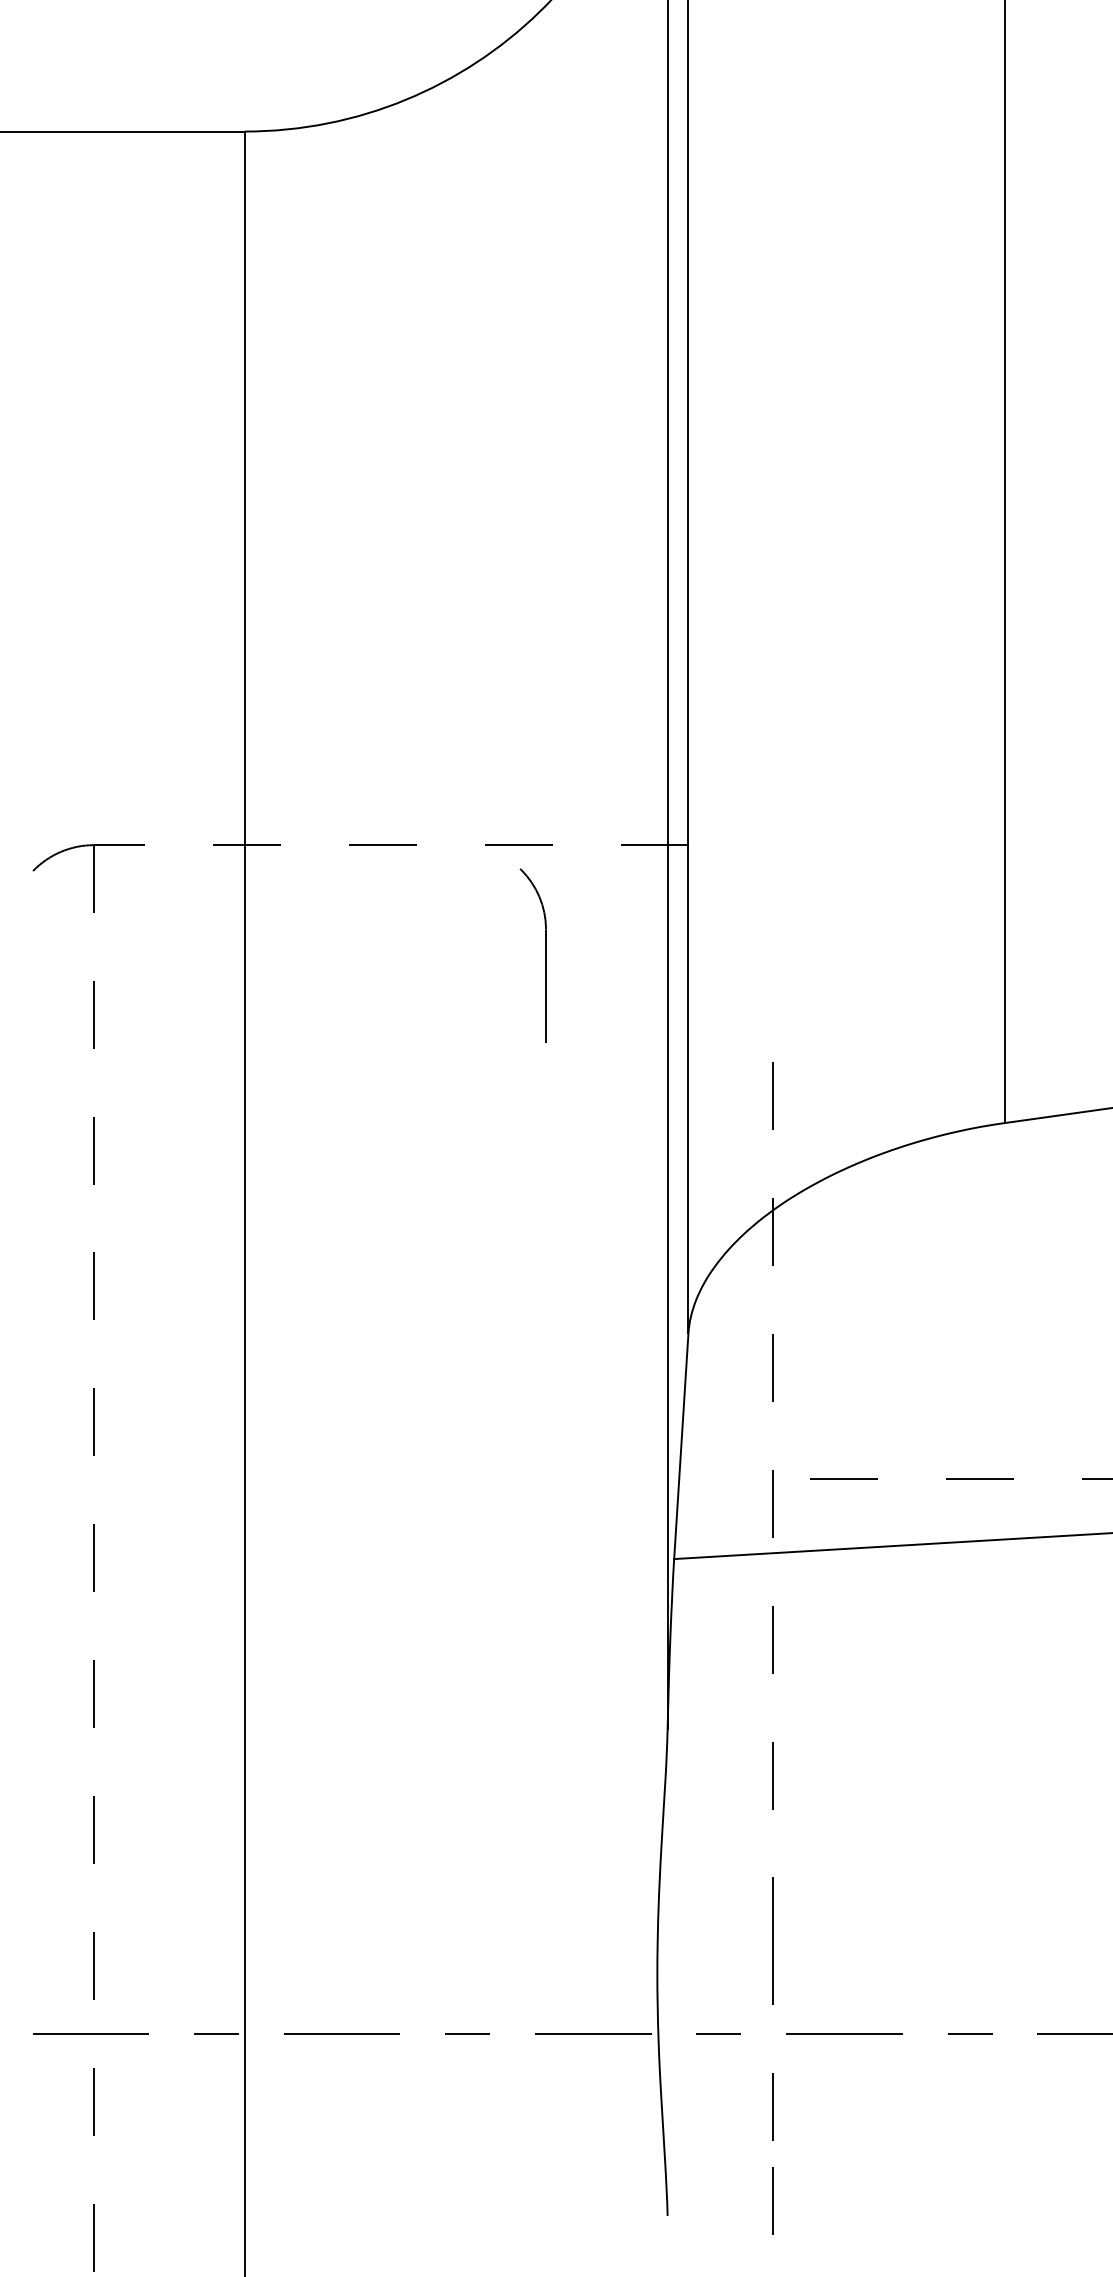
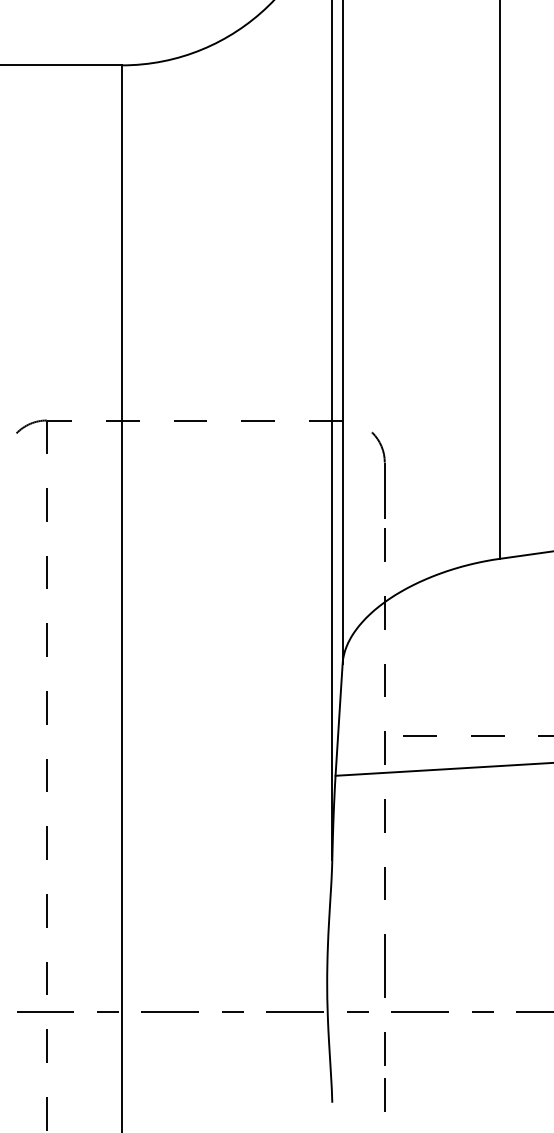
part: (533, 953) -> (378, 474), moved

